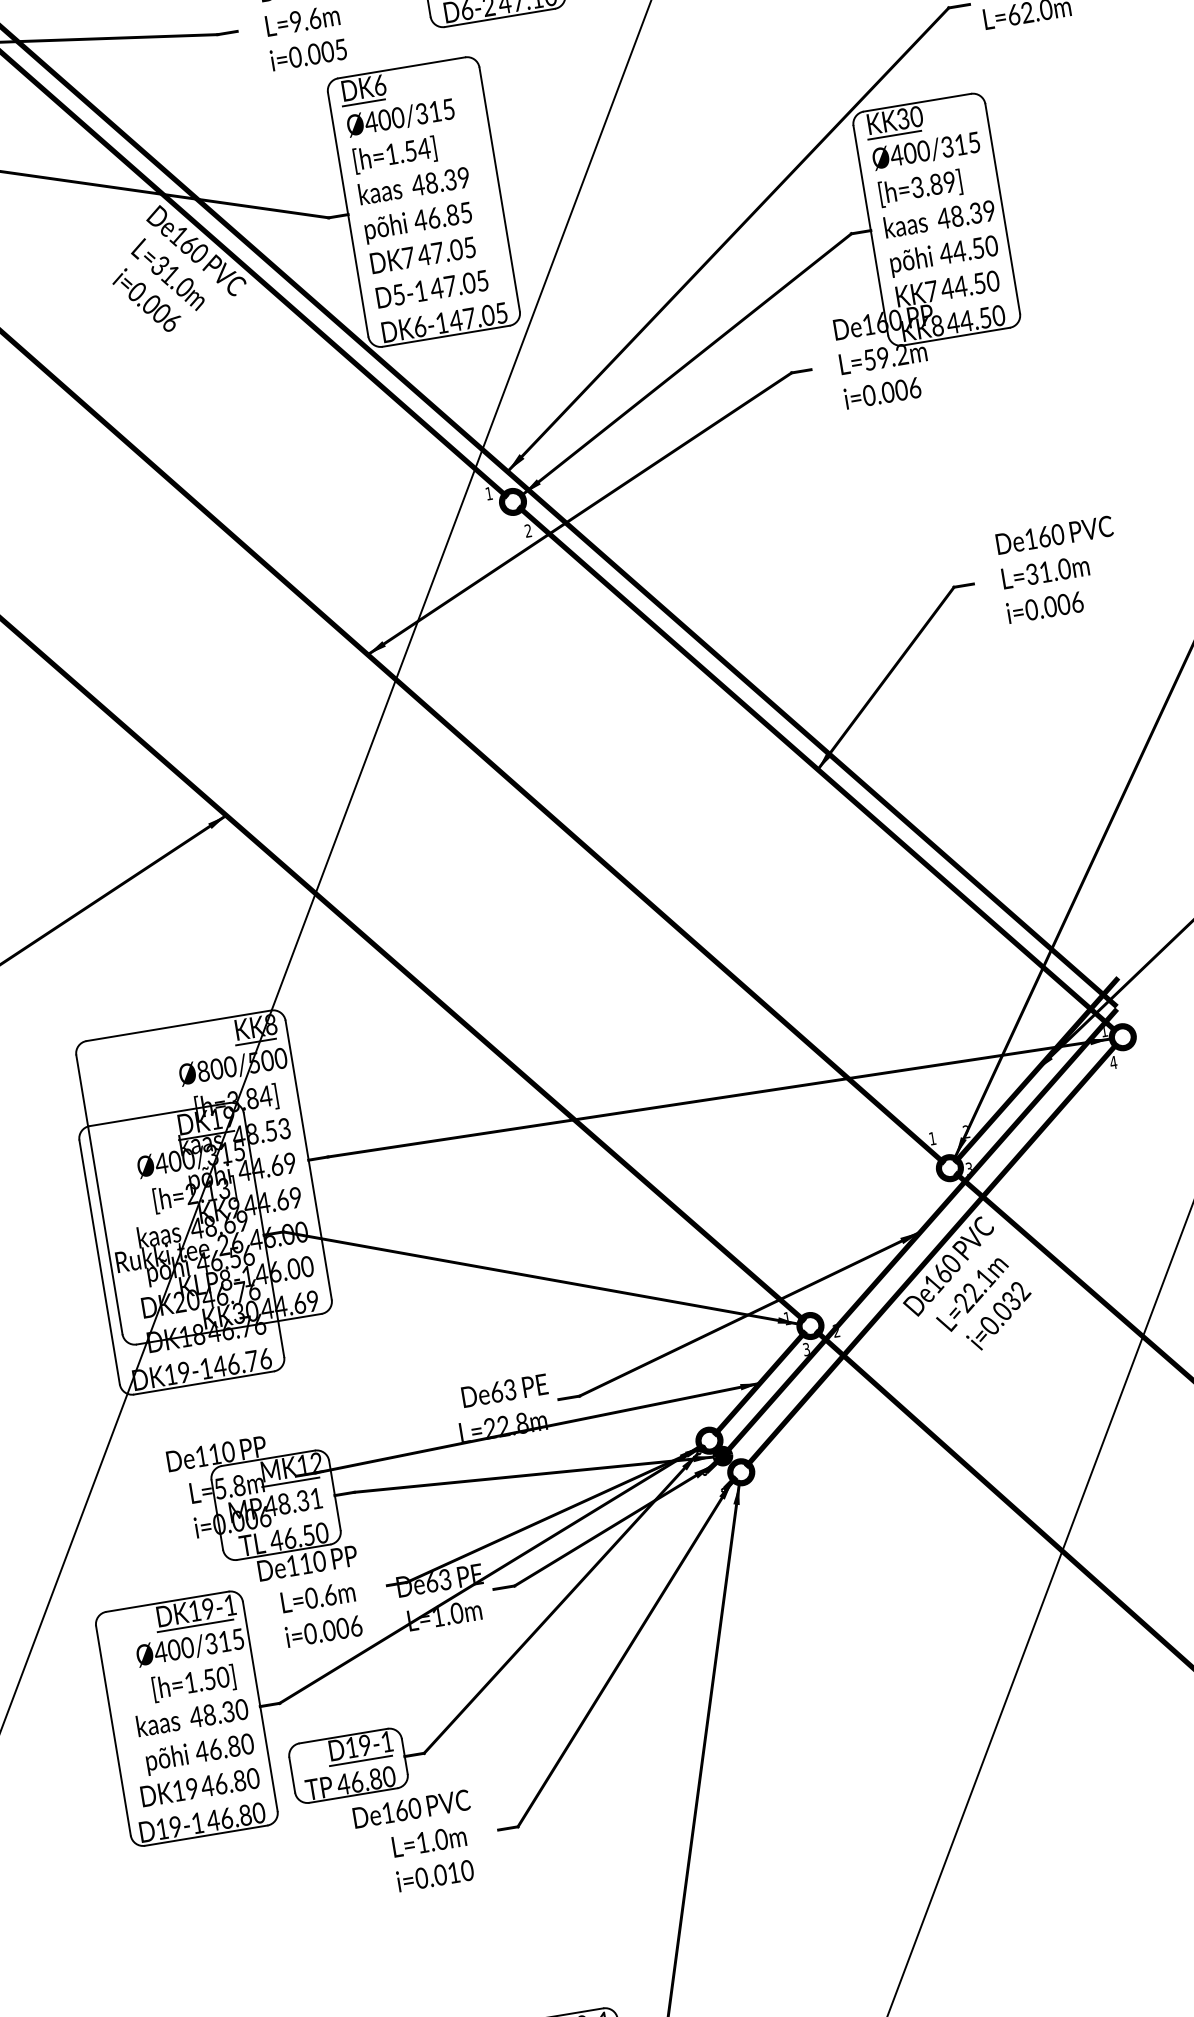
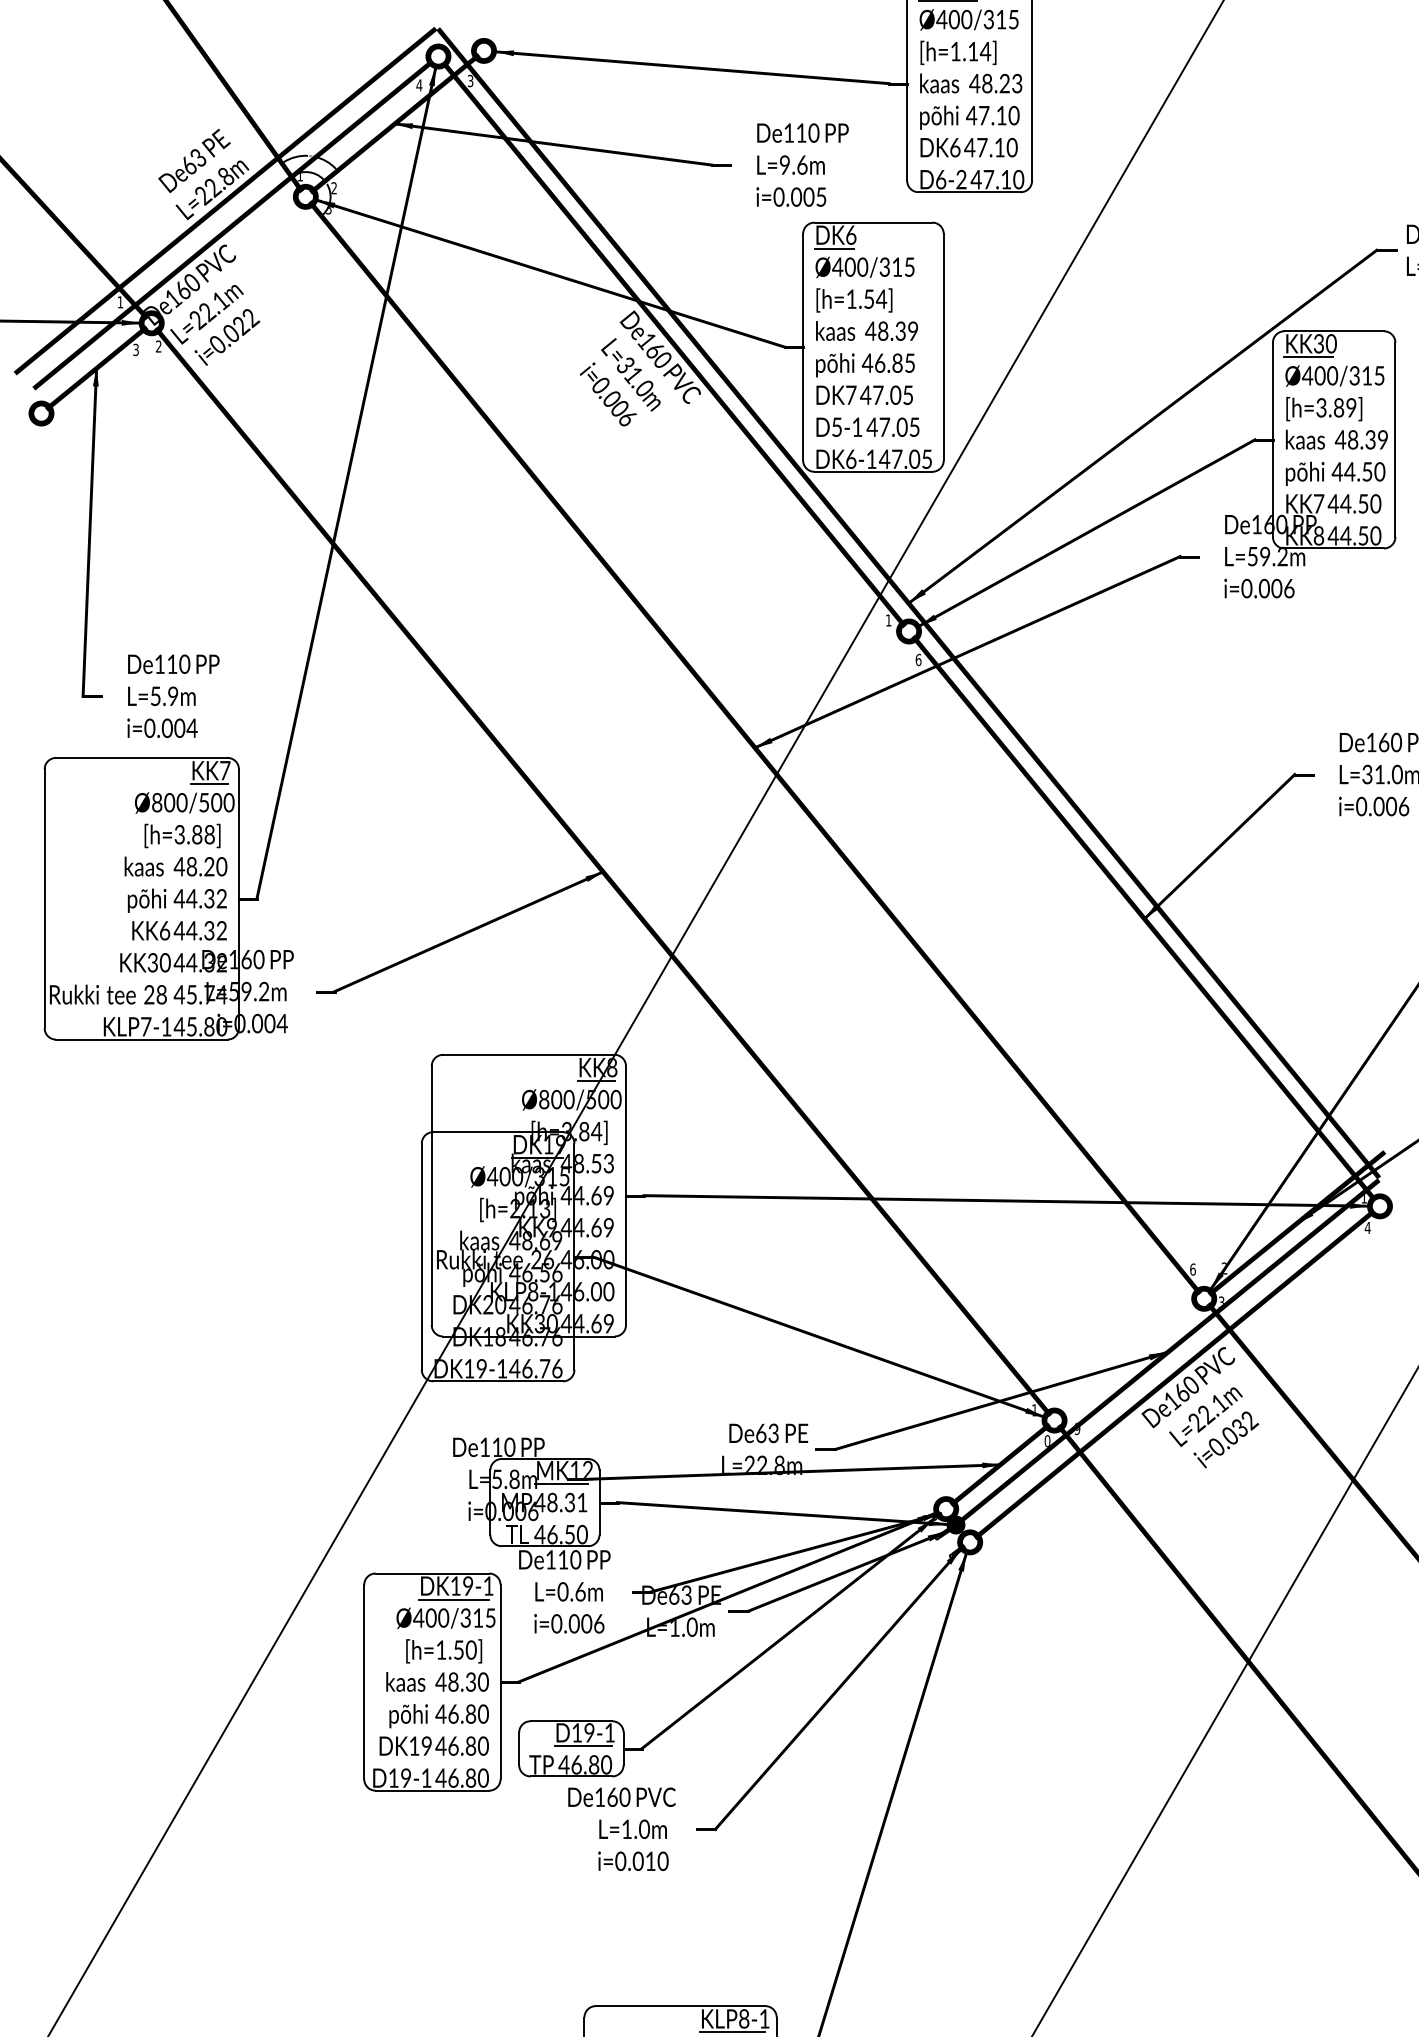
text: (528, 530) -> (918, 659), 2 -> 6
text: (932, 1138) -> (1192, 1269), 1 -> 6
text: (836, 1331) -> (1077, 1429), 2 -> 9
text: (806, 1349) -> (1047, 1441), 3 -> 0

